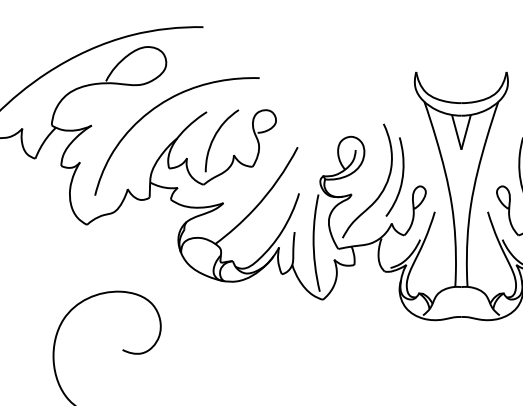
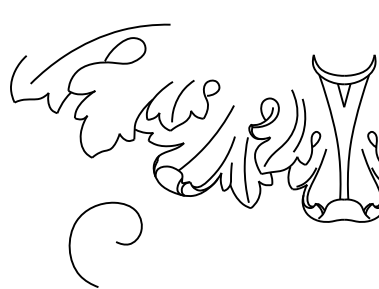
curve: (157, 108) -> (139, 79), removed

